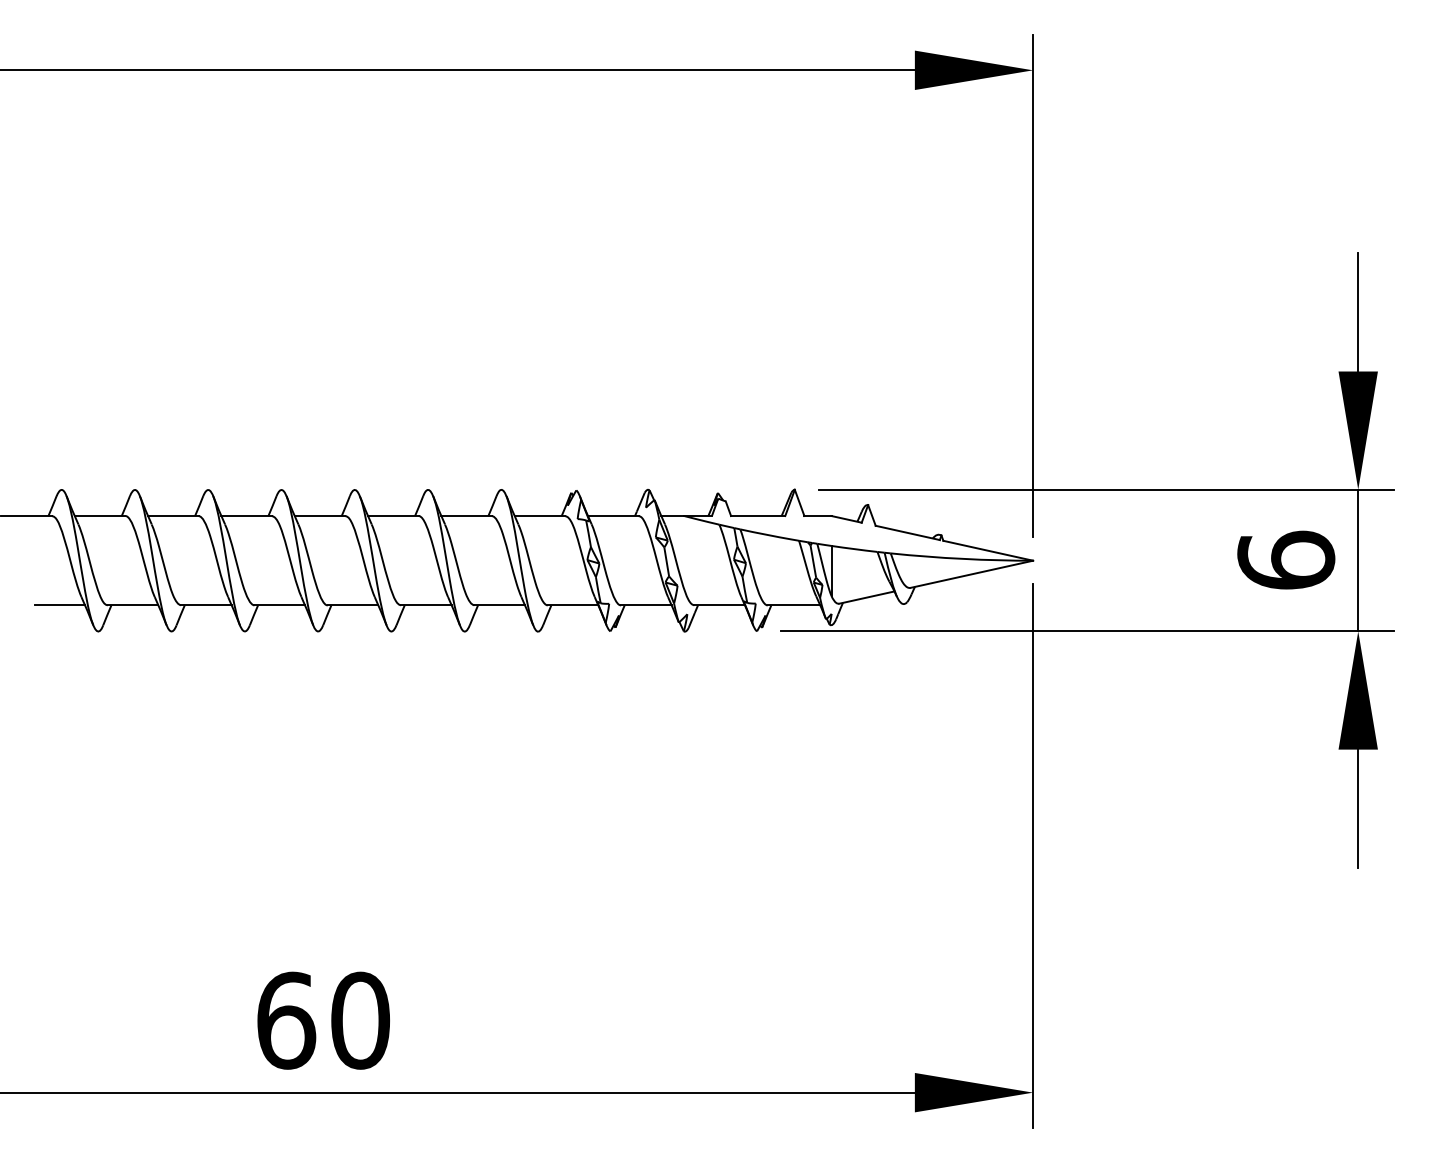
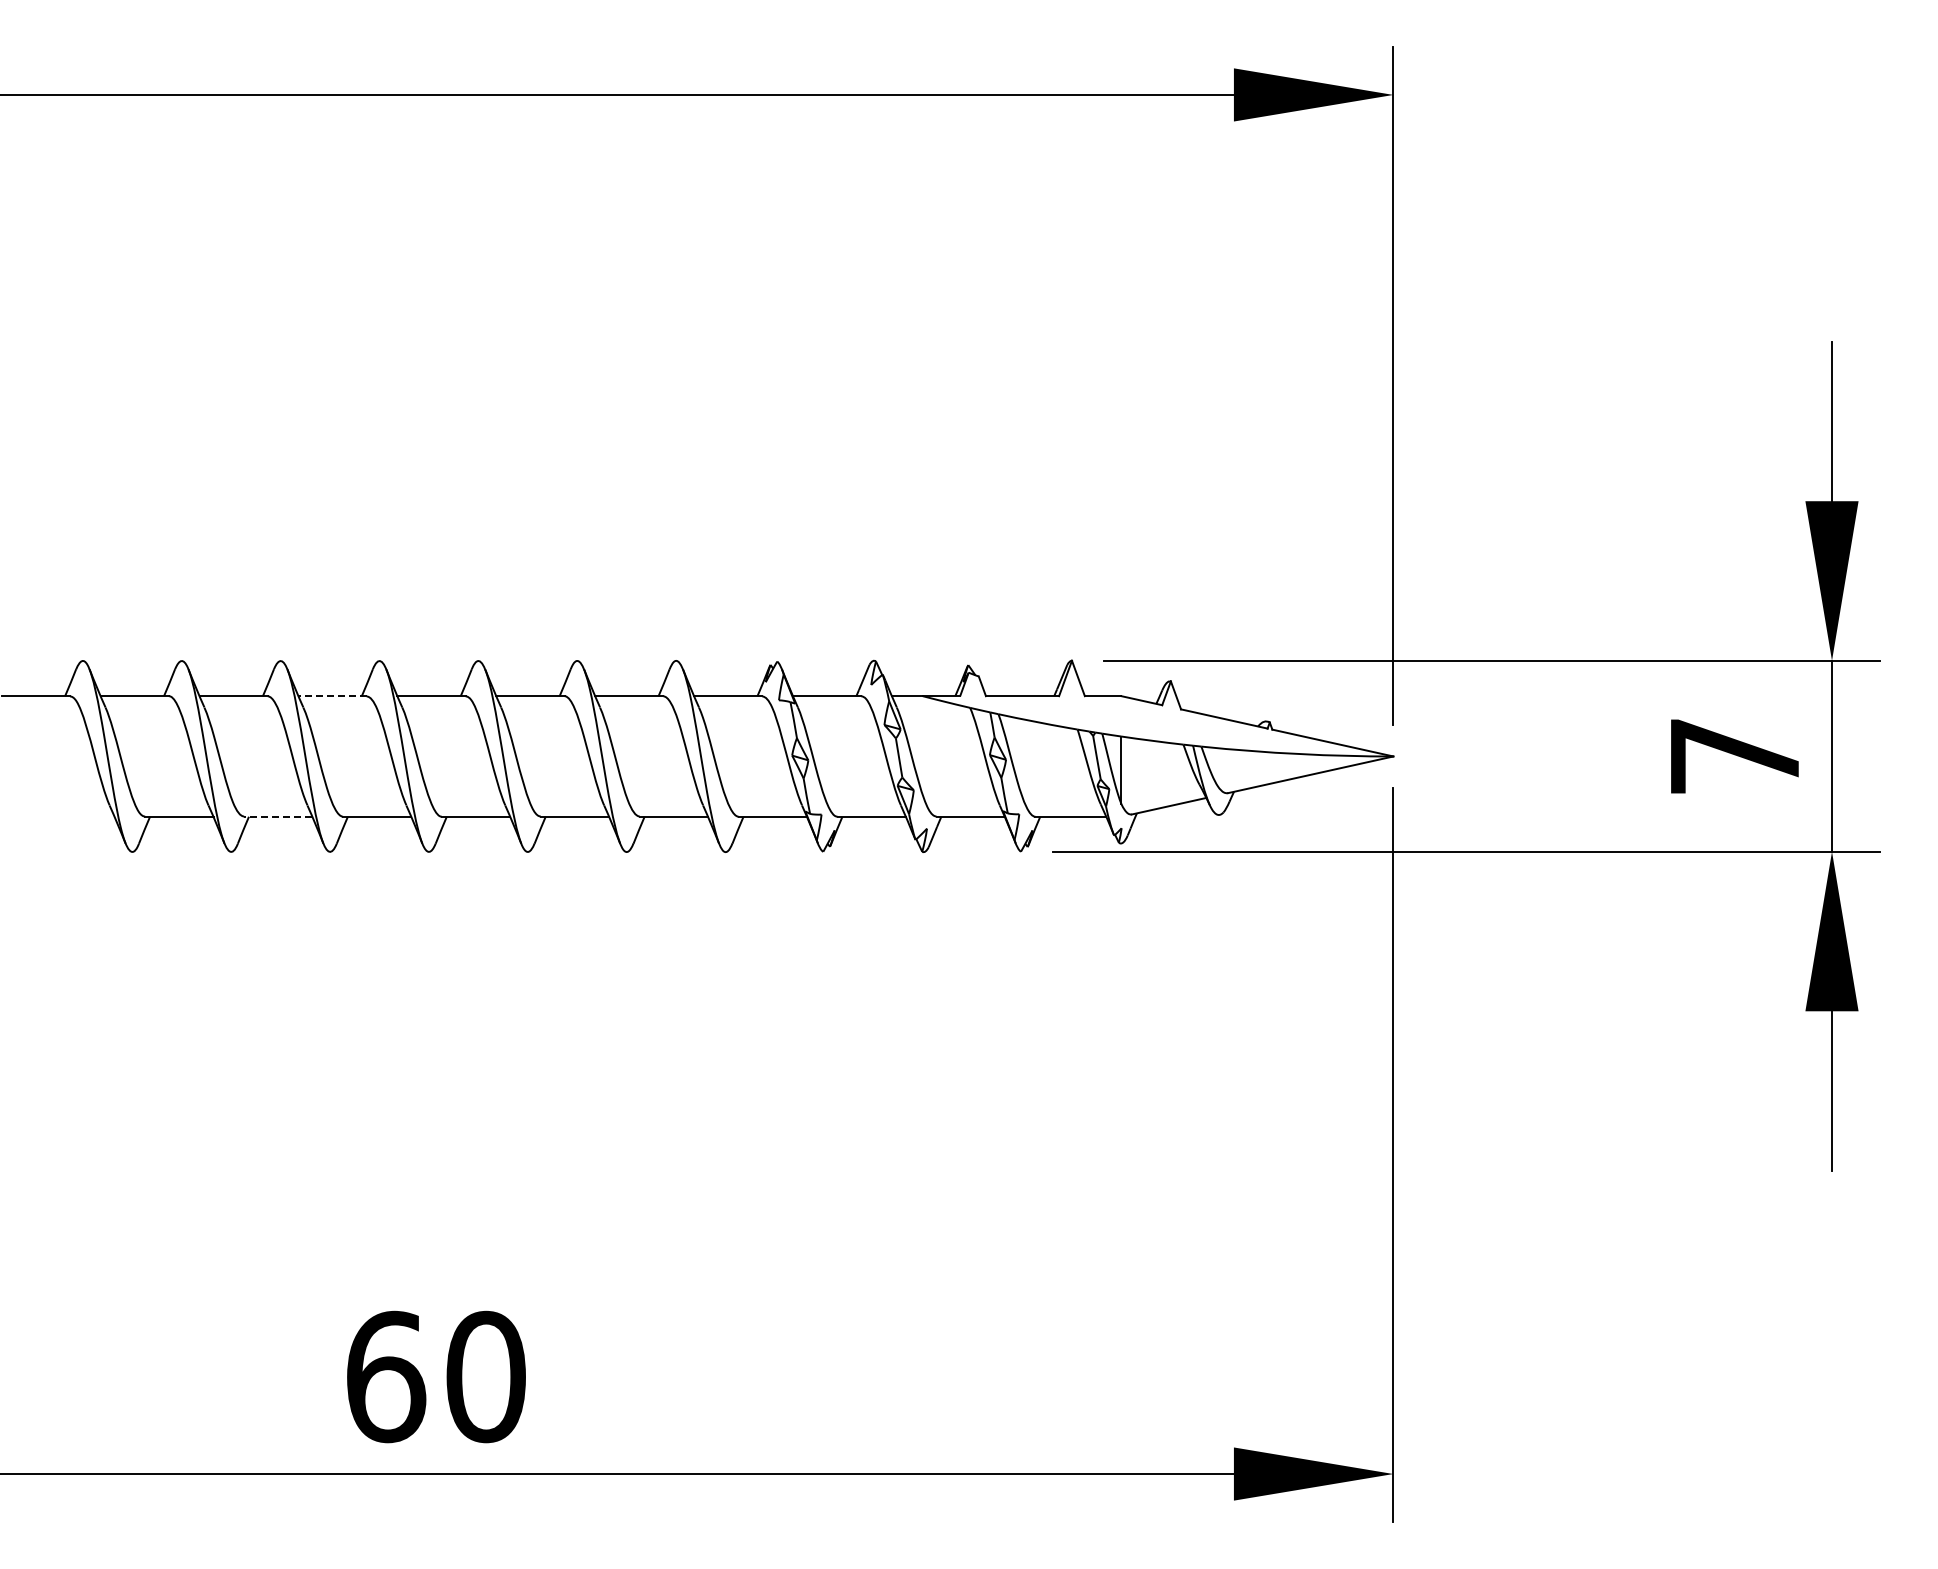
line: (246, 516) -> (332, 696), solid -> dashed
text: (1285, 560) -> (1734, 755), 6 -> 7
line: (59, 605) -> (80, 816), removed
line: (205, 605) -> (277, 816), solid -> dashed

